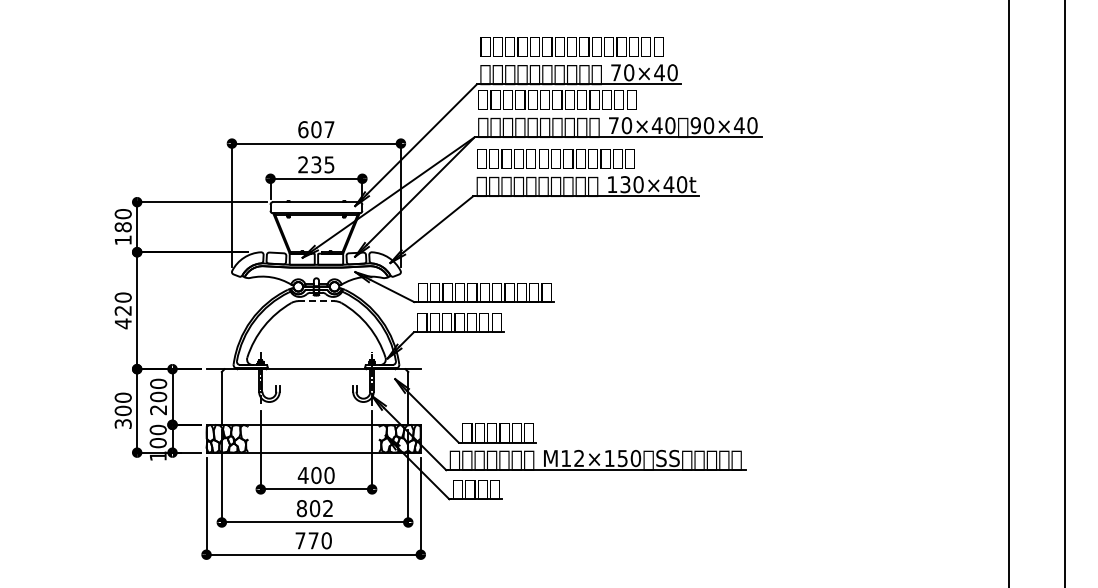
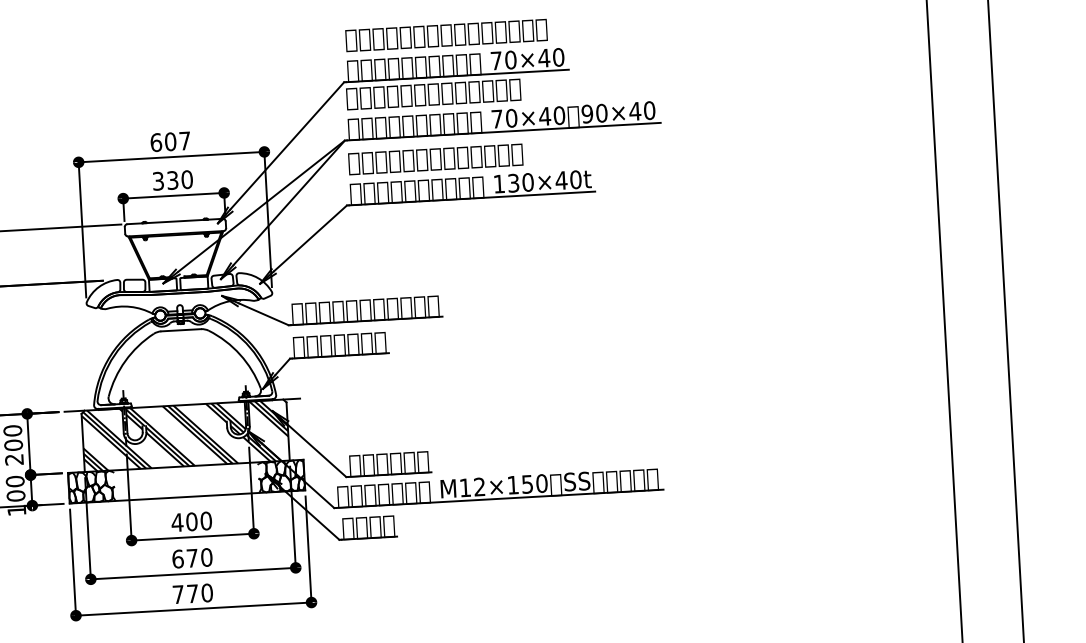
text: (316, 164) -> (172, 180), 235 -> 330
line: (316, 301) -> (181, 330), dashed -> solid
hatch: (314, 396) -> (184, 435), added
text: (314, 508) -> (191, 558), 802 -> 670

